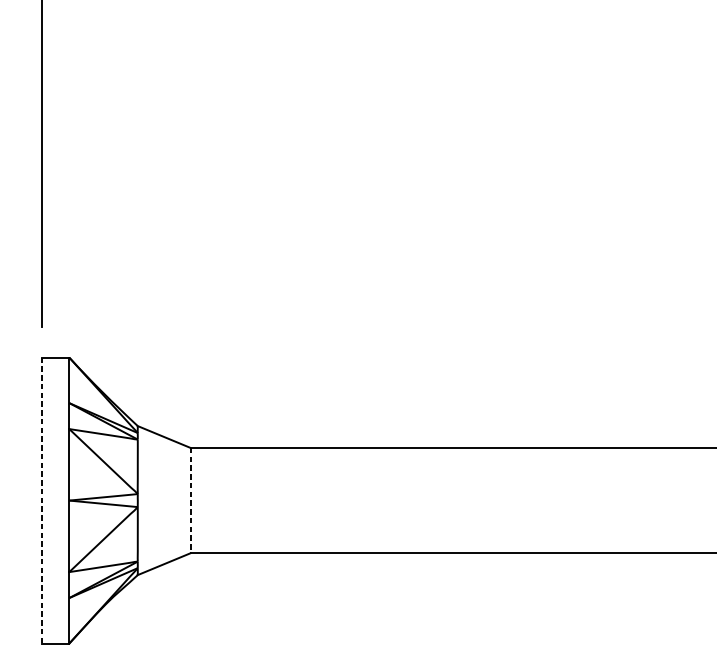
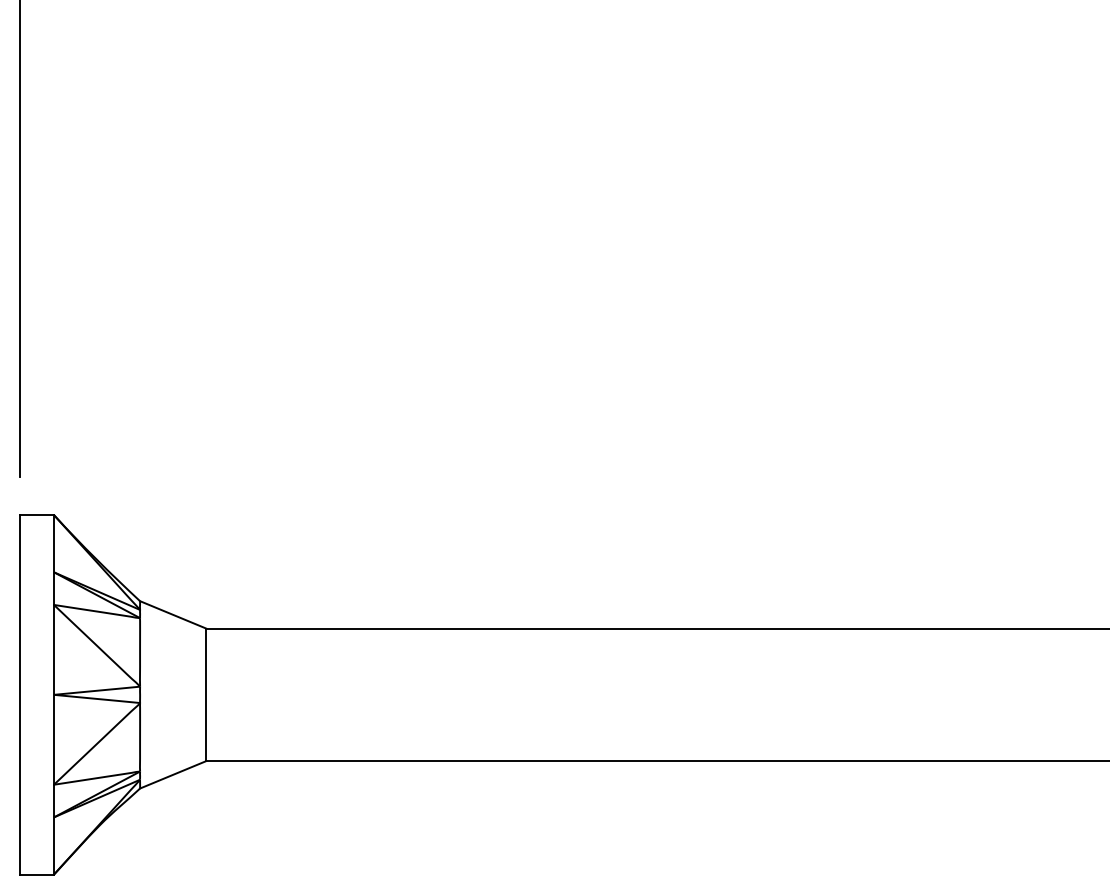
line: (41, 500) -> (19, 694), dashed -> solid
line: (190, 501) -> (206, 695), dashed -> solid

